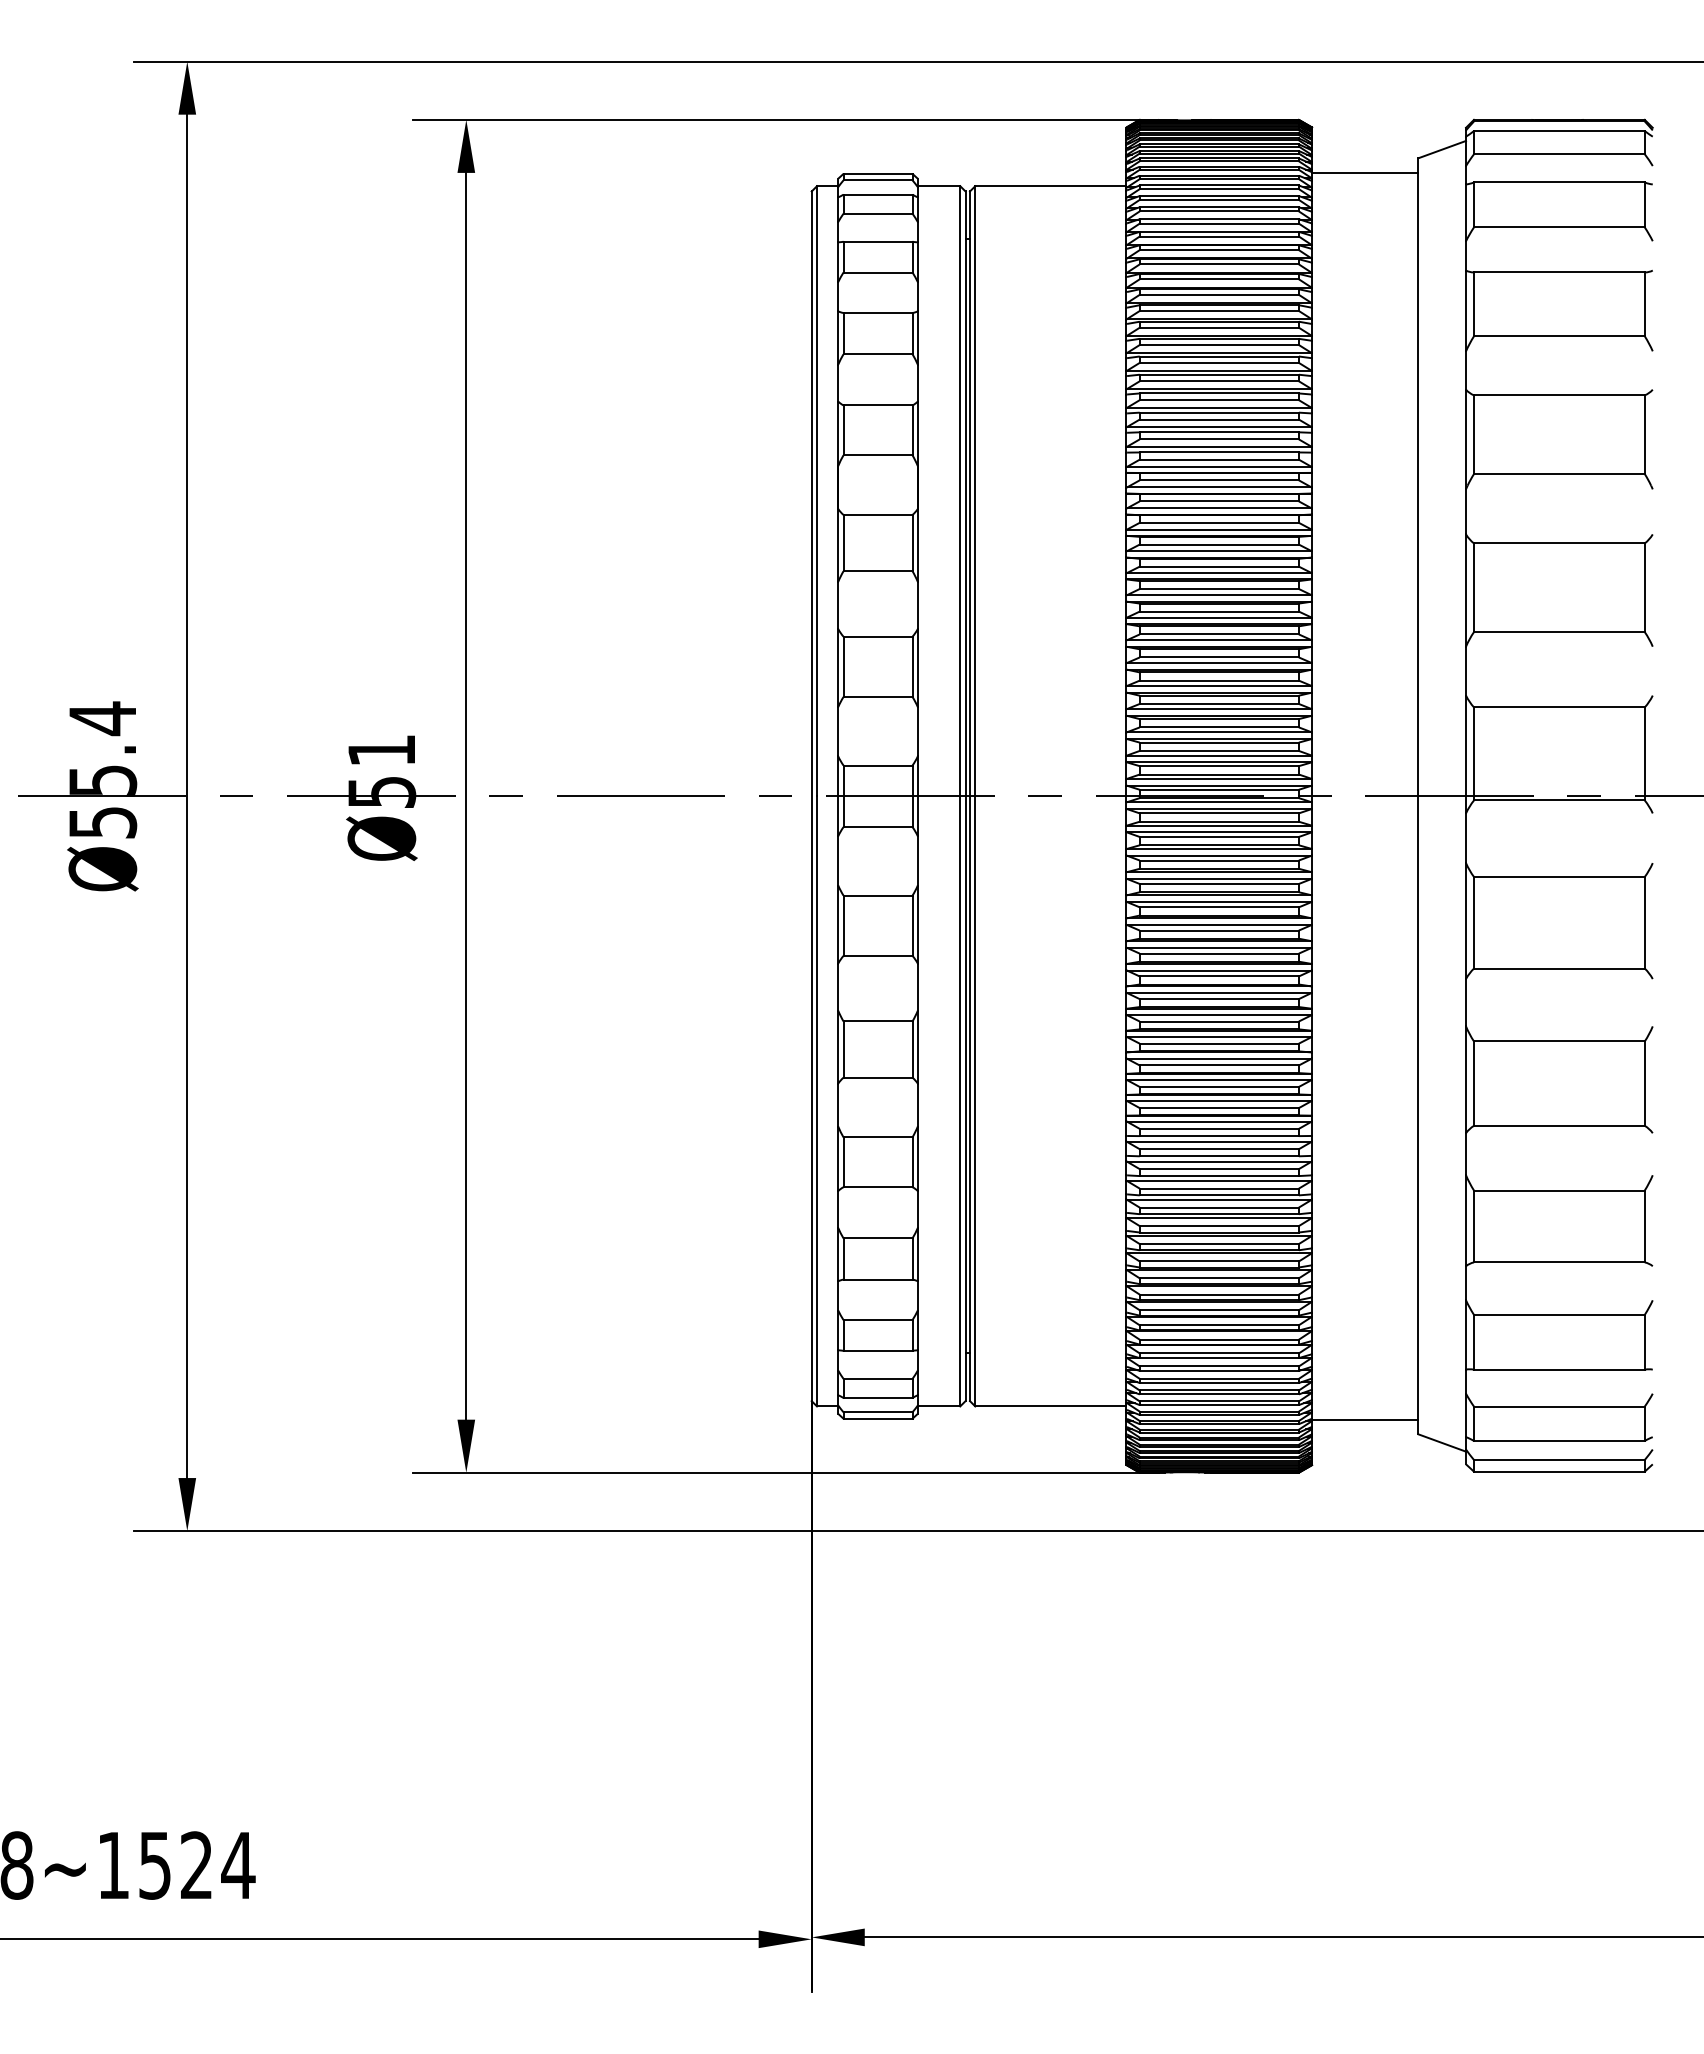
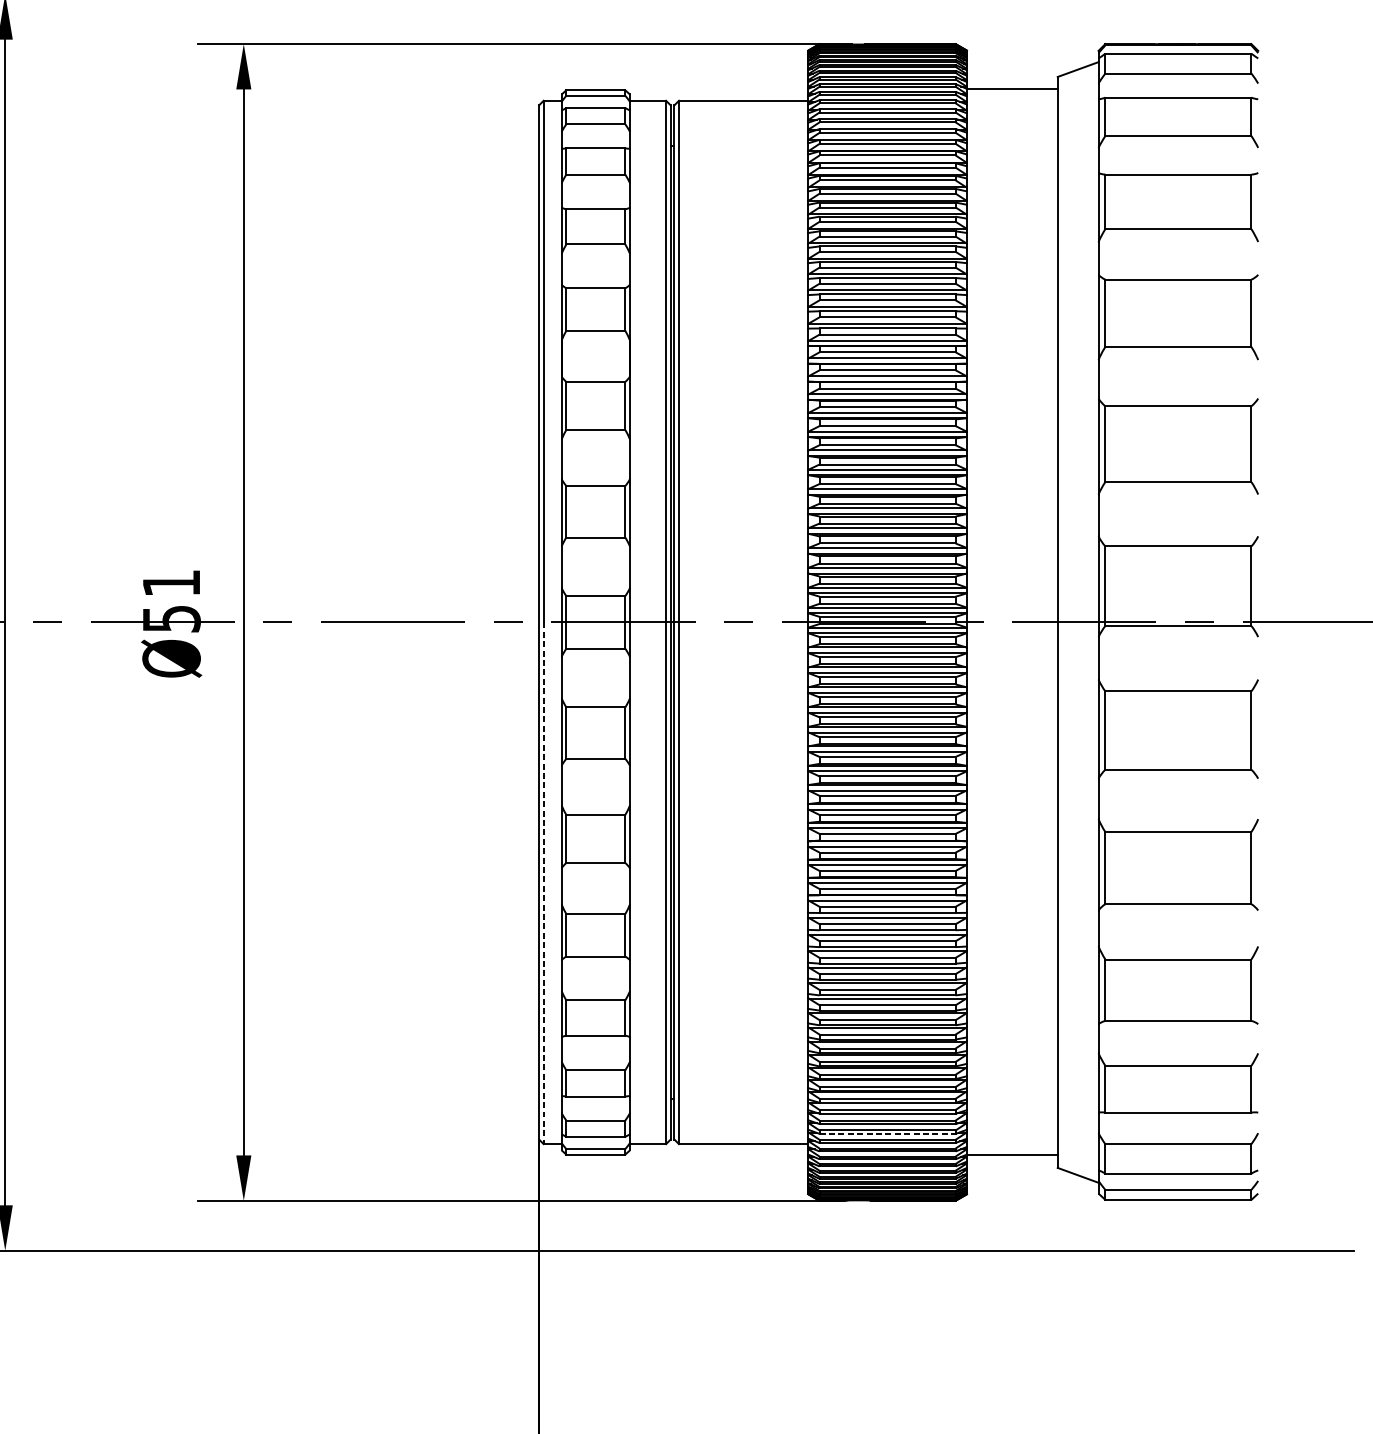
line: (817, 1101) -> (544, 883), solid -> dashed
line: (1219, 1394) -> (887, 1133), solid -> dashed

